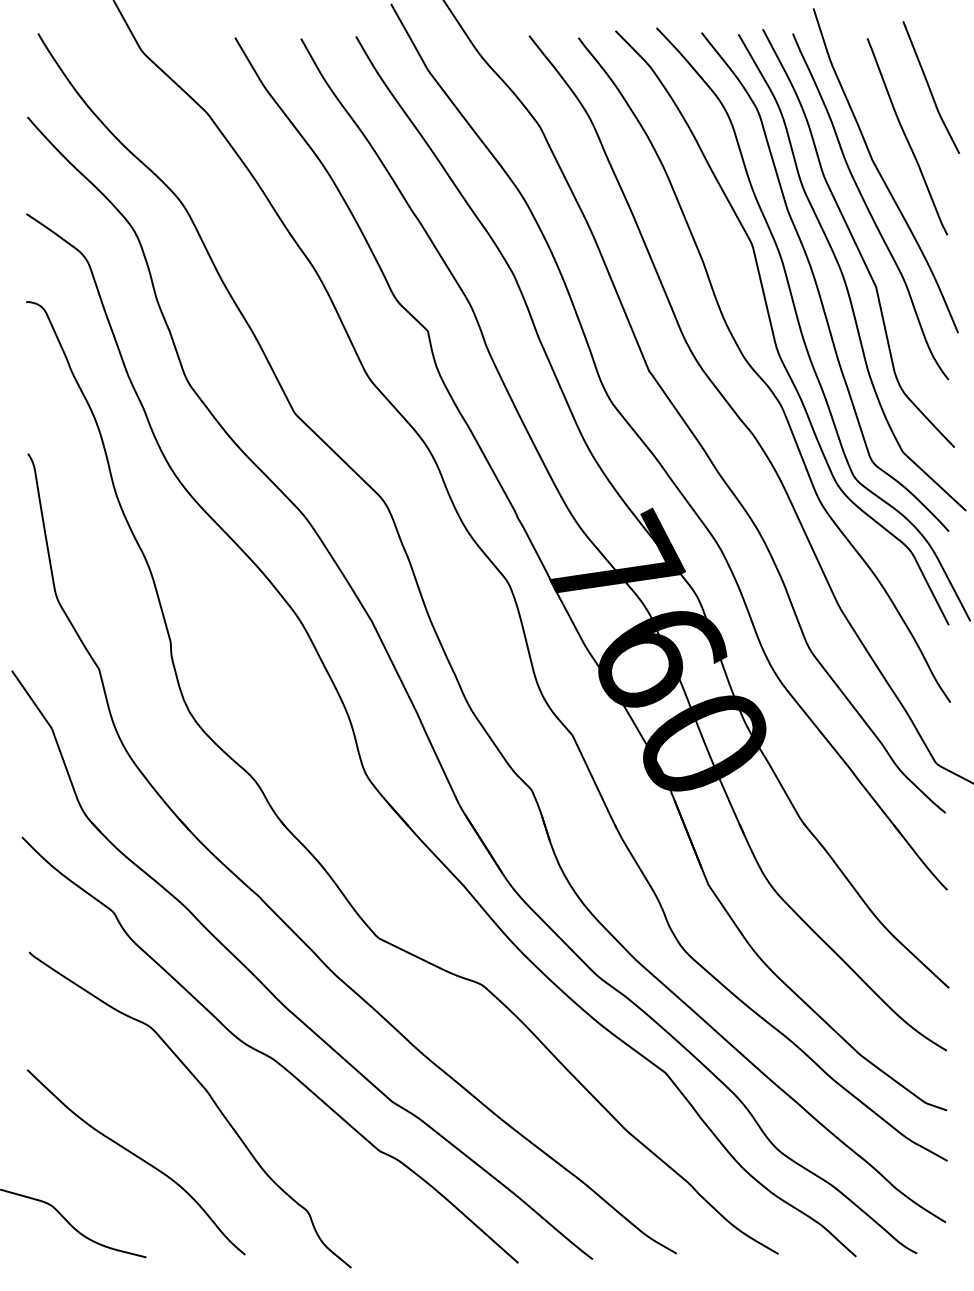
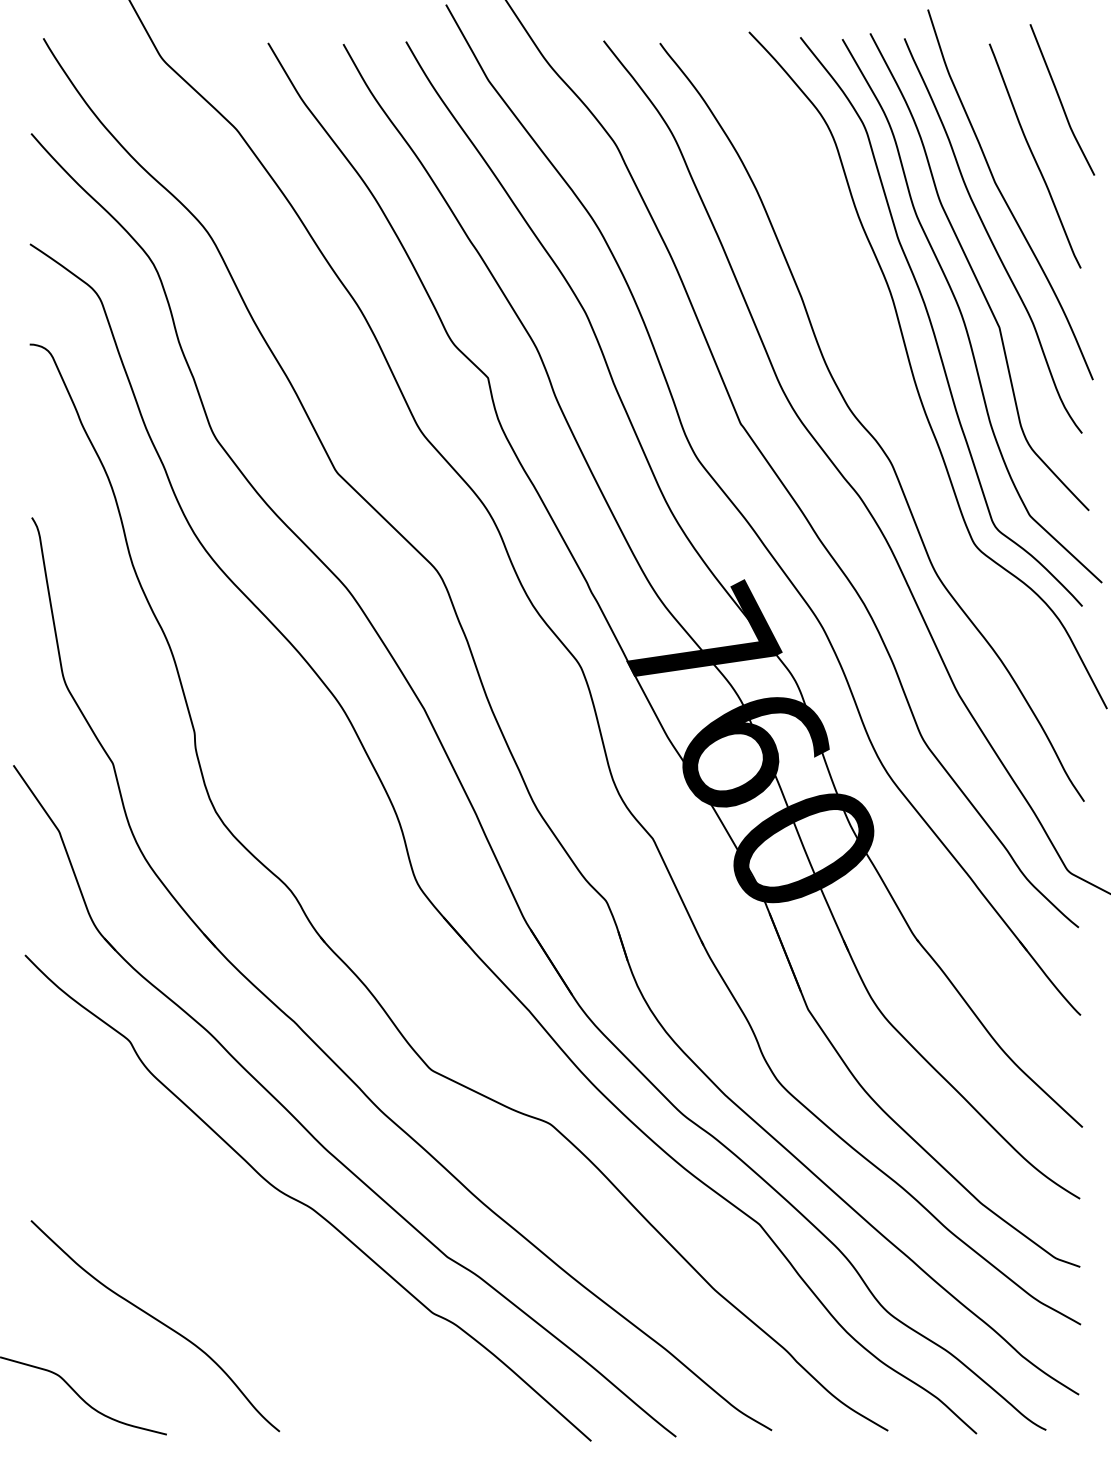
curve: (773, 330) -> (882, 377), removed
curve: (209, 1096) -> (238, 1250), removed

